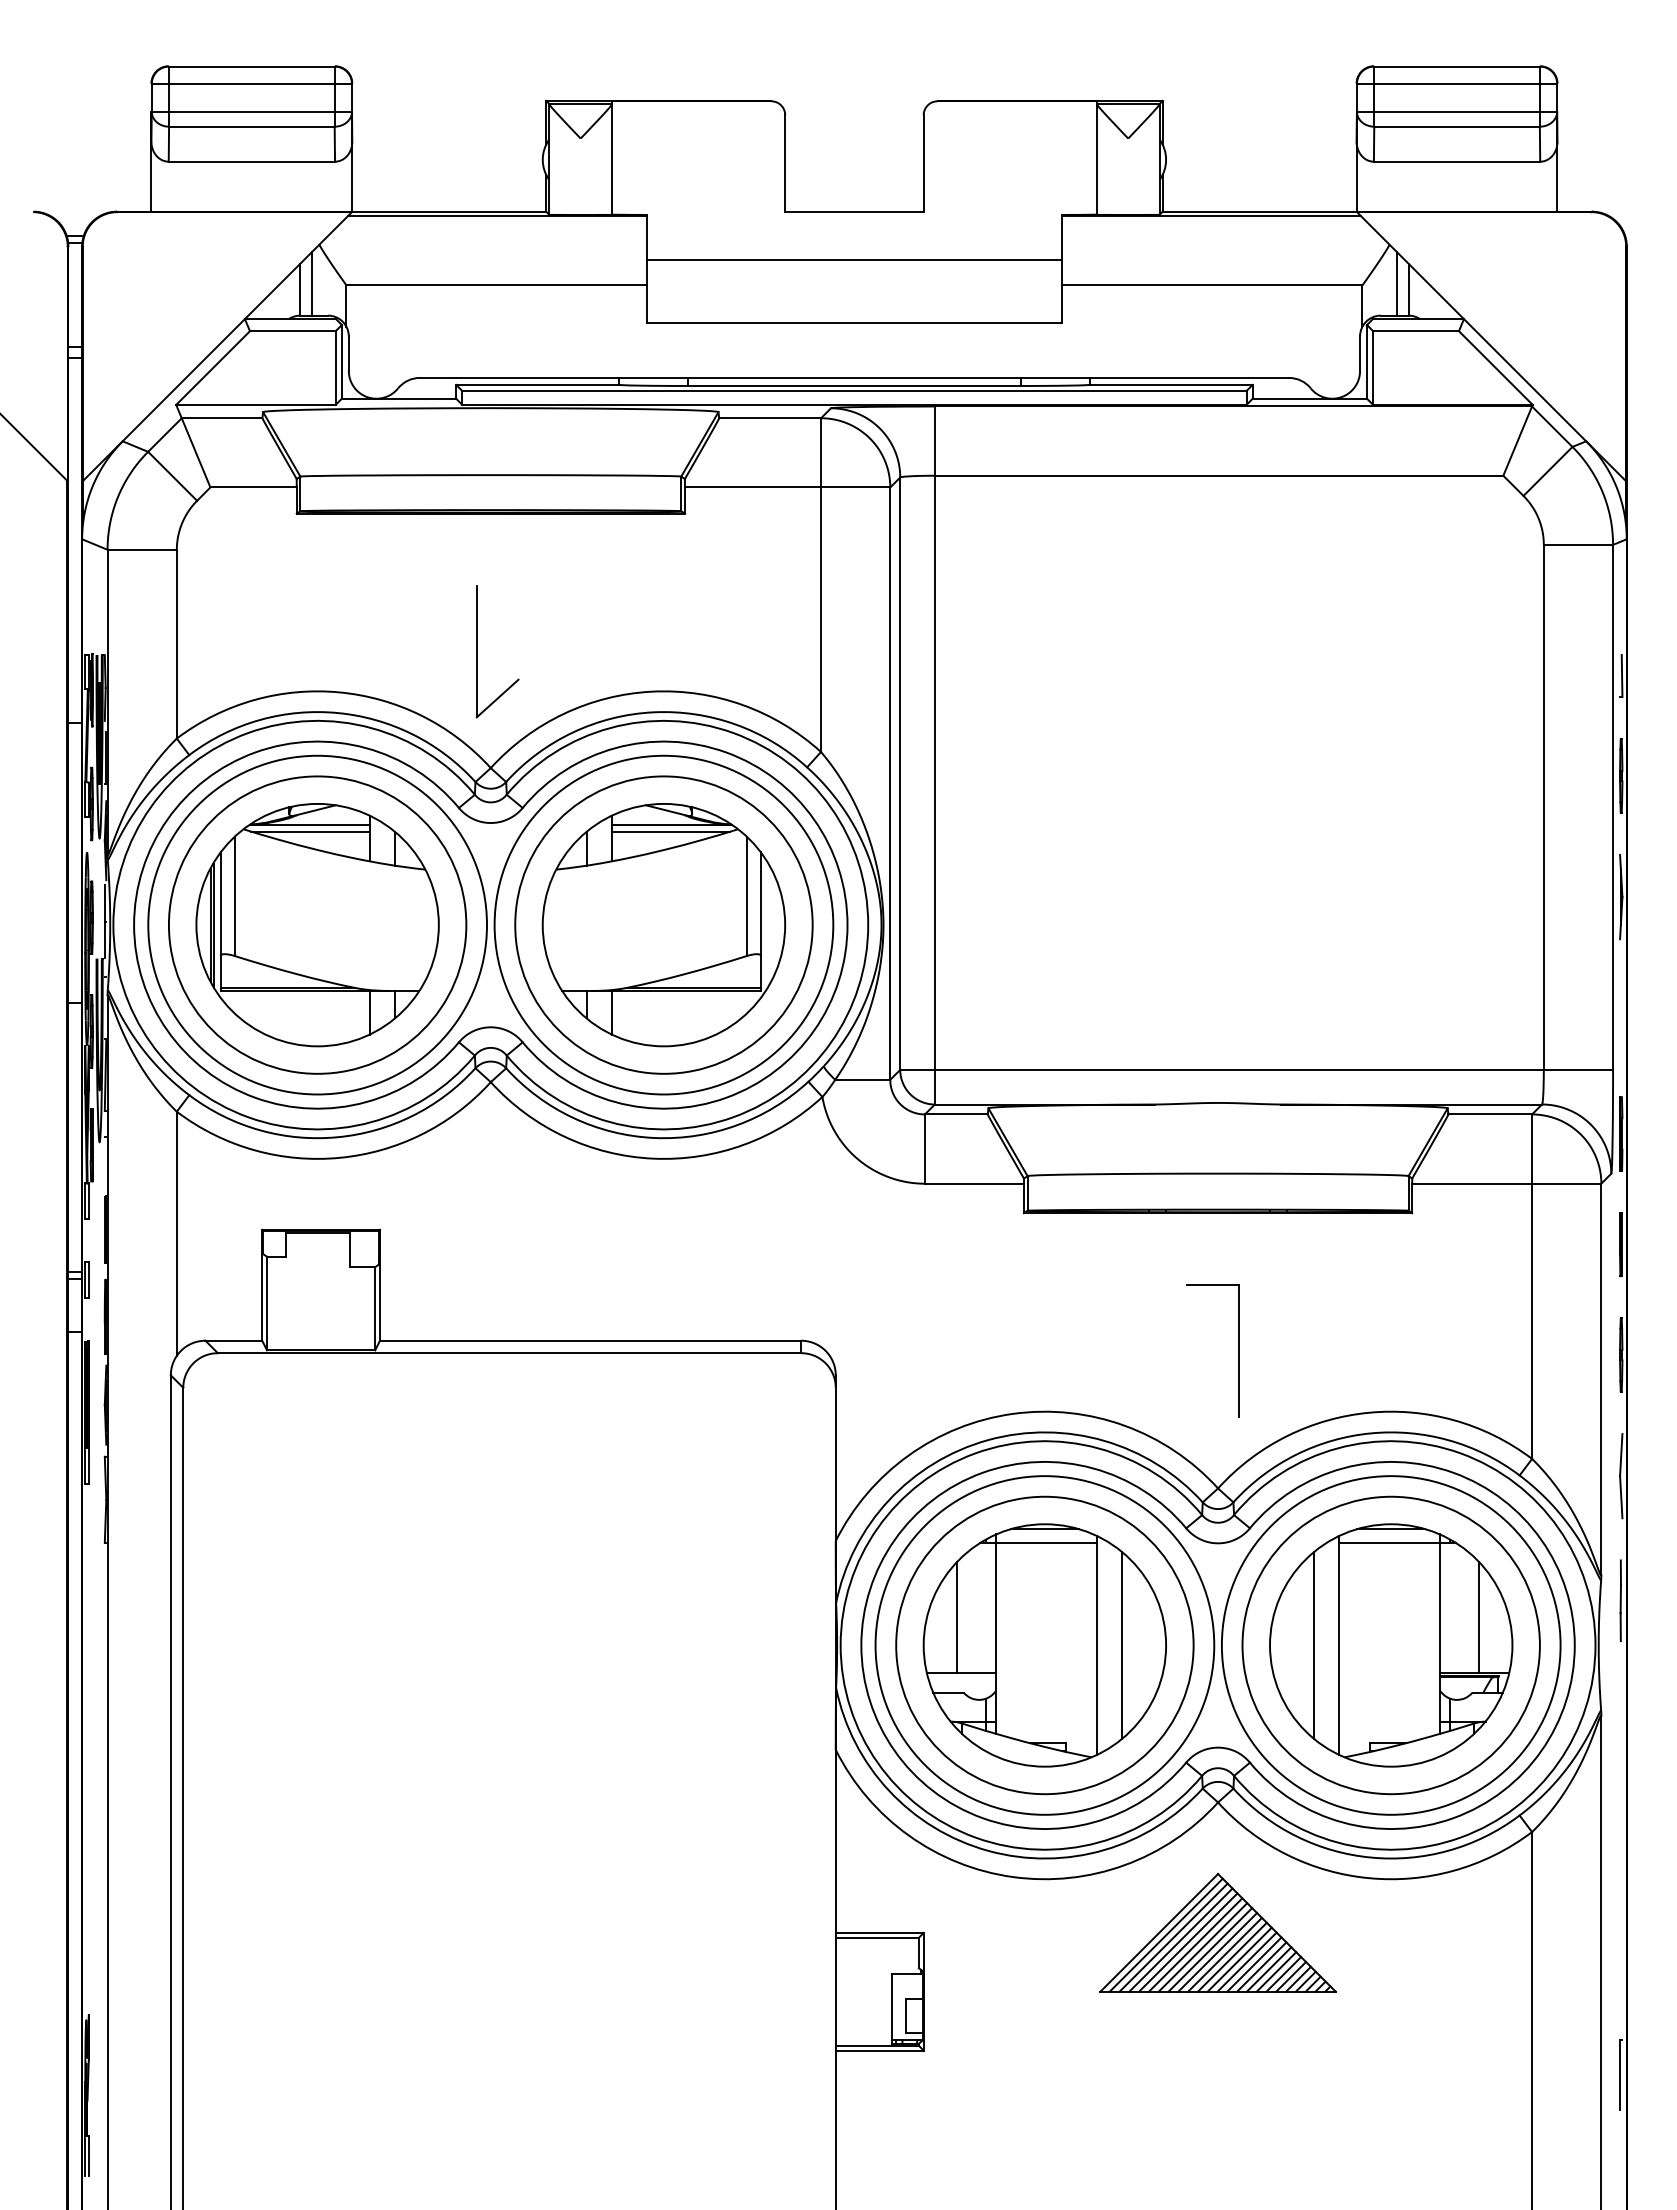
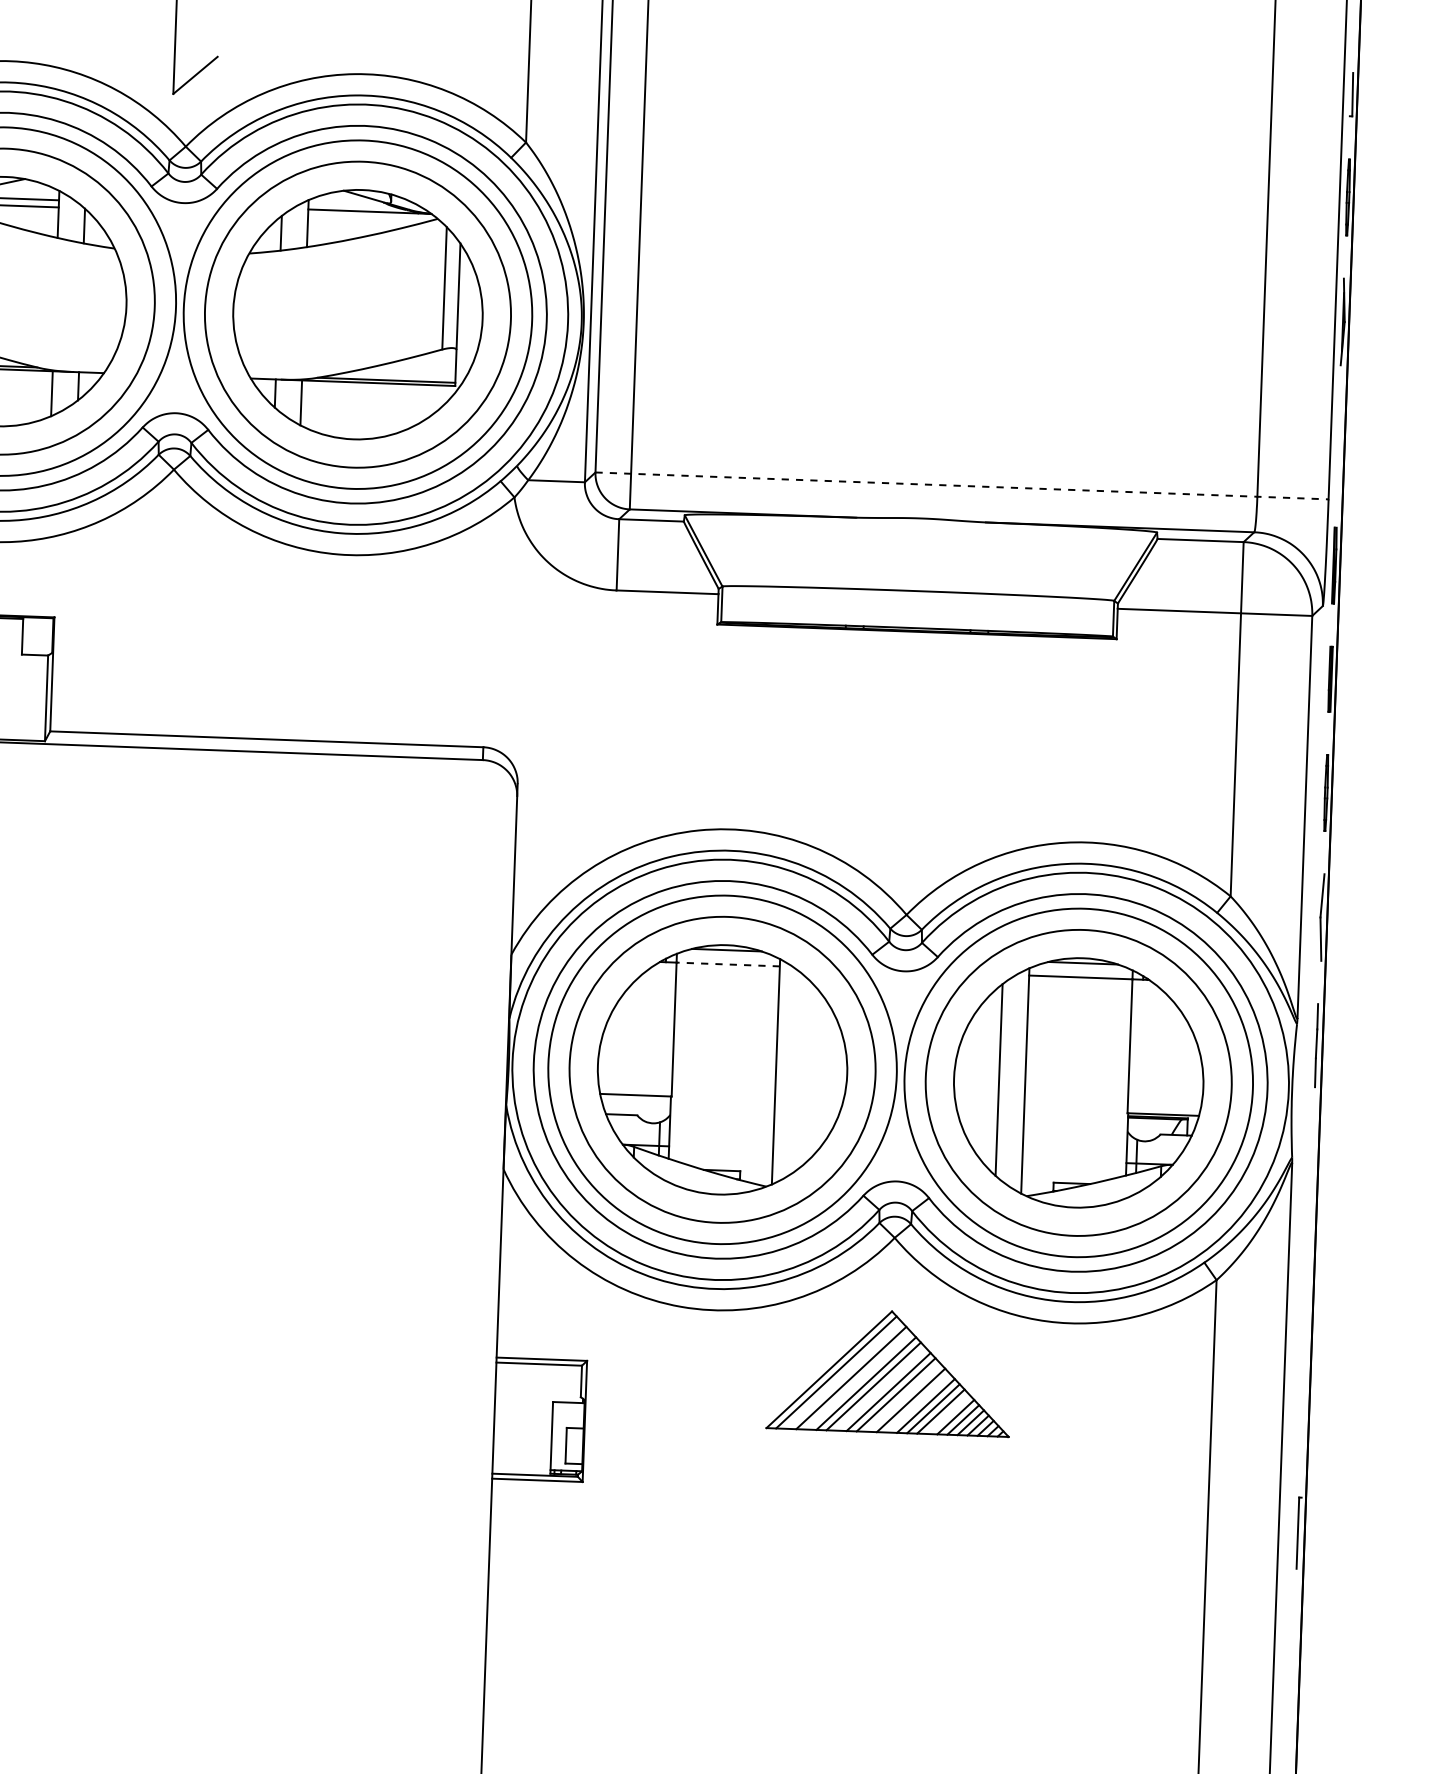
line: (671, 831) -> (369, 218), removed
line: (1257, 1069) -> (962, 485), solid -> dashed
part: (1238, 1350) -> (932, 773), removed
line: (1046, 1542) -> (728, 964), solid -> dashed
line: (957, 1617) -> (633, 1037), removed
line: (1478, 1617) -> (1169, 1057), removed
line: (1122, 1645) -> (802, 1072), removed
line: (1173, 1937) -> (843, 1375), removed
line: (1188, 1942) -> (859, 1380), removed
line: (1210, 1949) -> (881, 1388), removed
line: (1231, 1956) -> (902, 1396), removed
line: (1246, 1961) -> (917, 1402), removed
line: (1276, 1971) -> (948, 1413), removed

